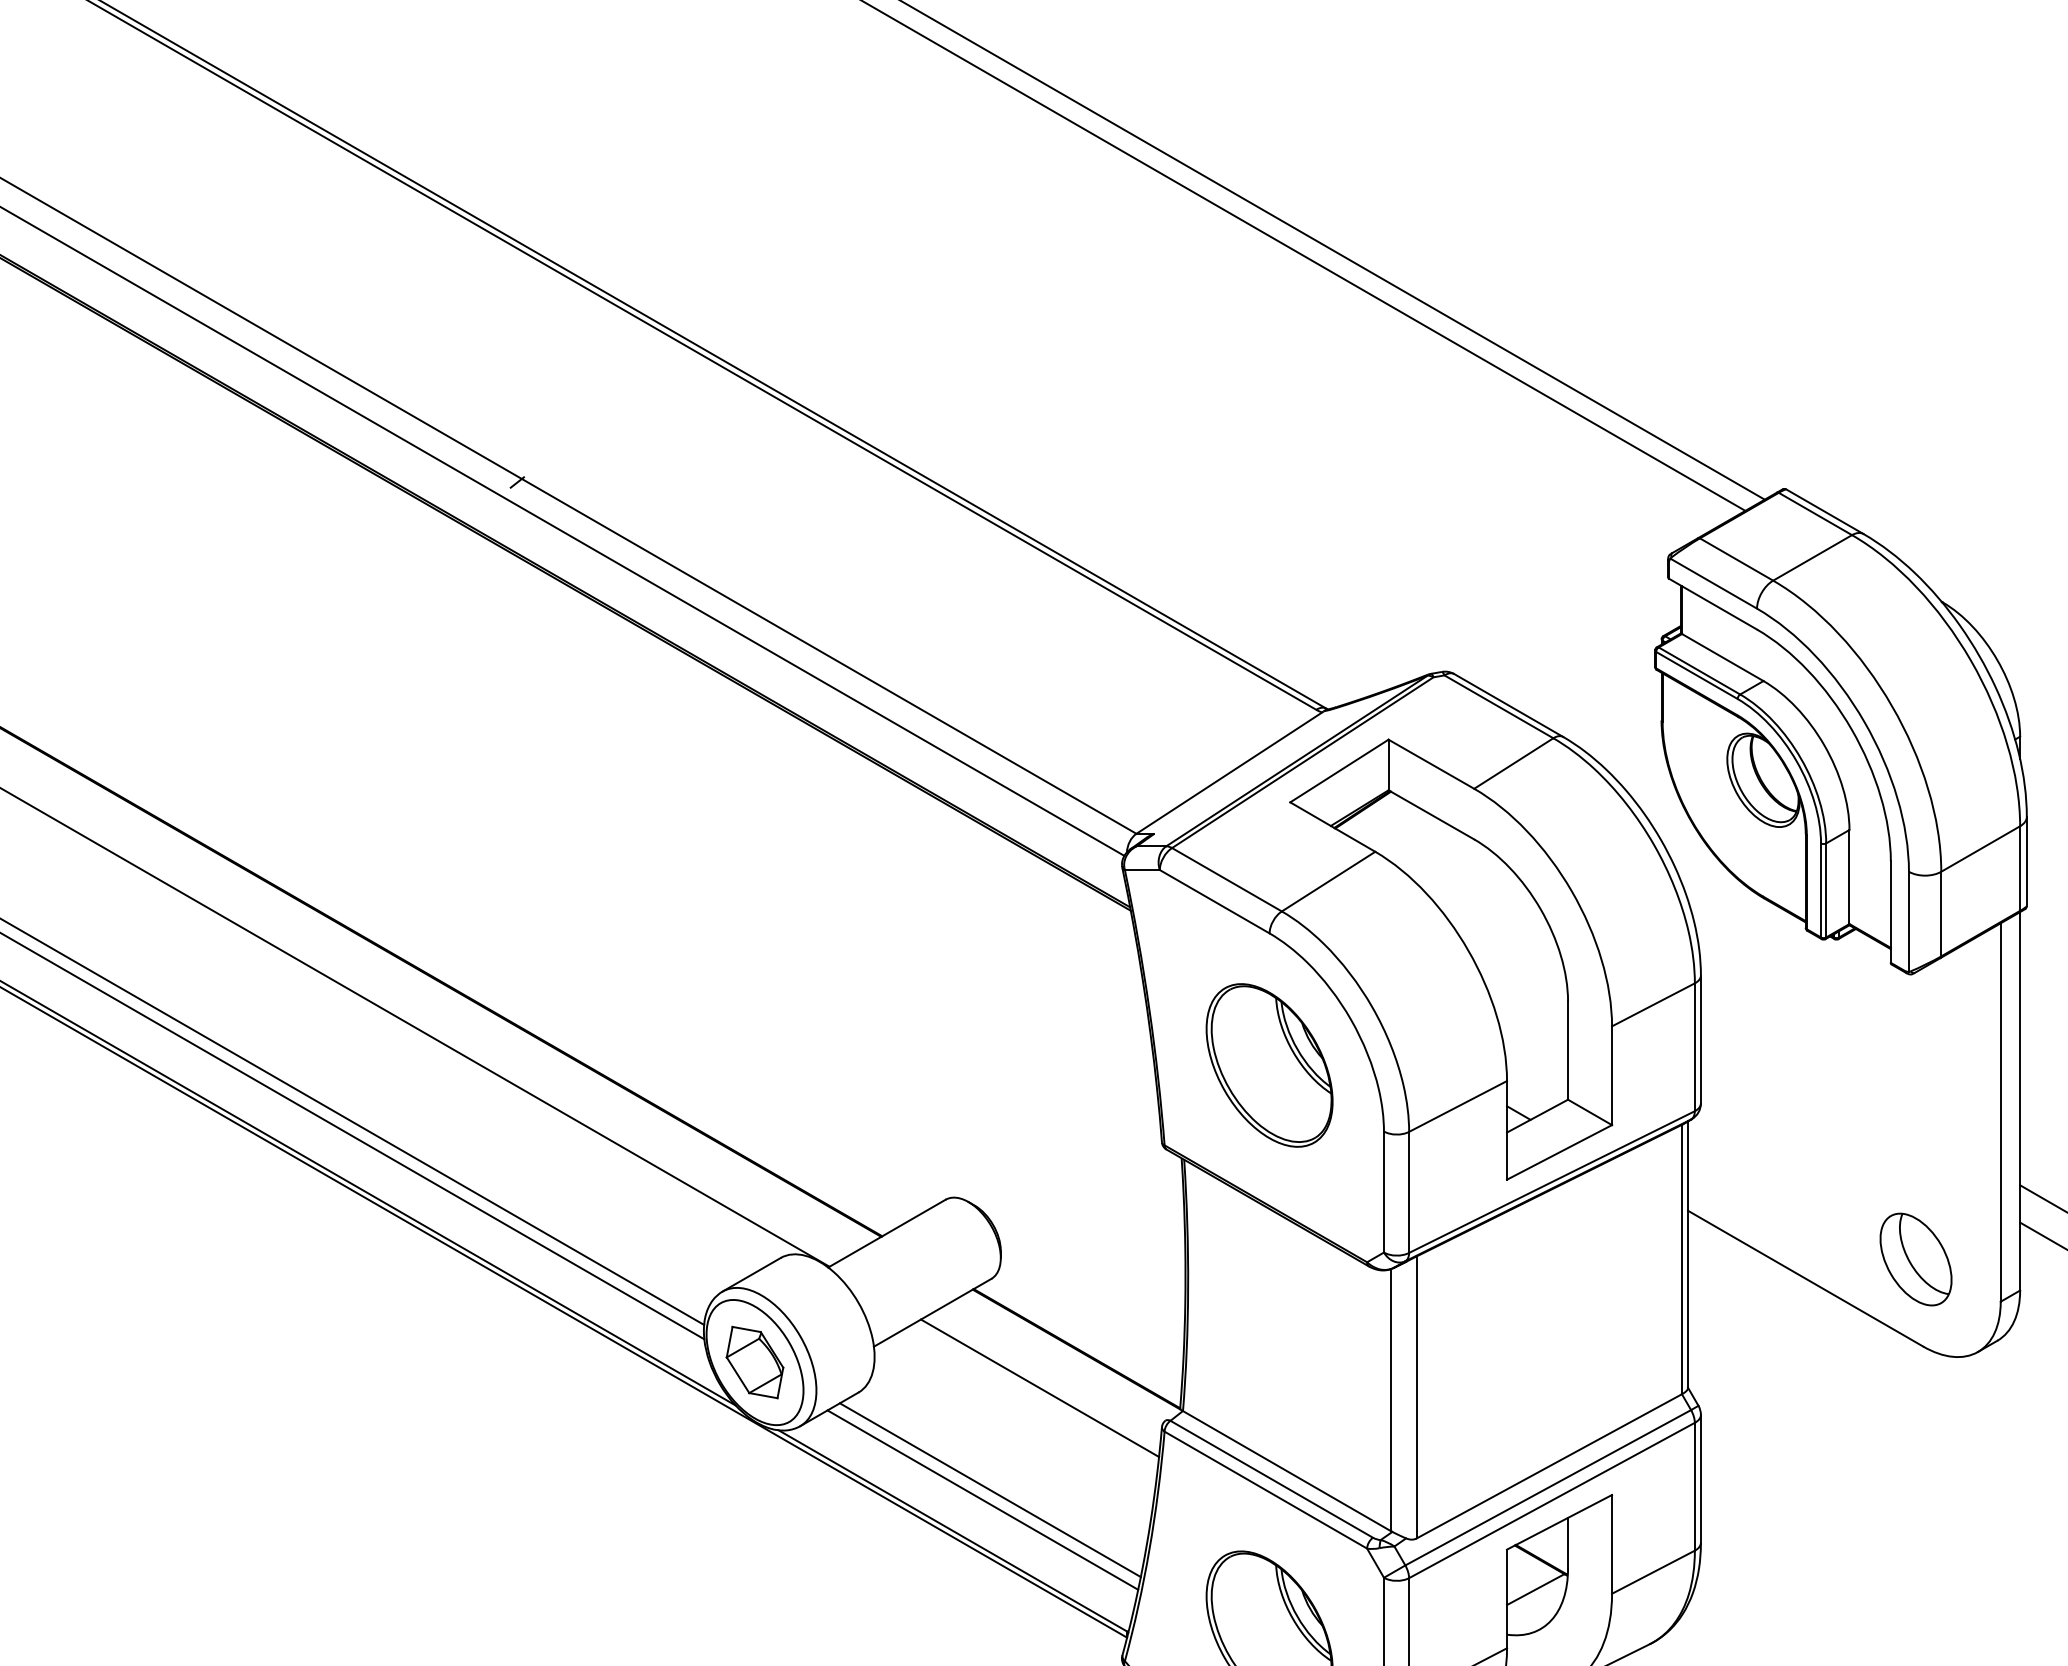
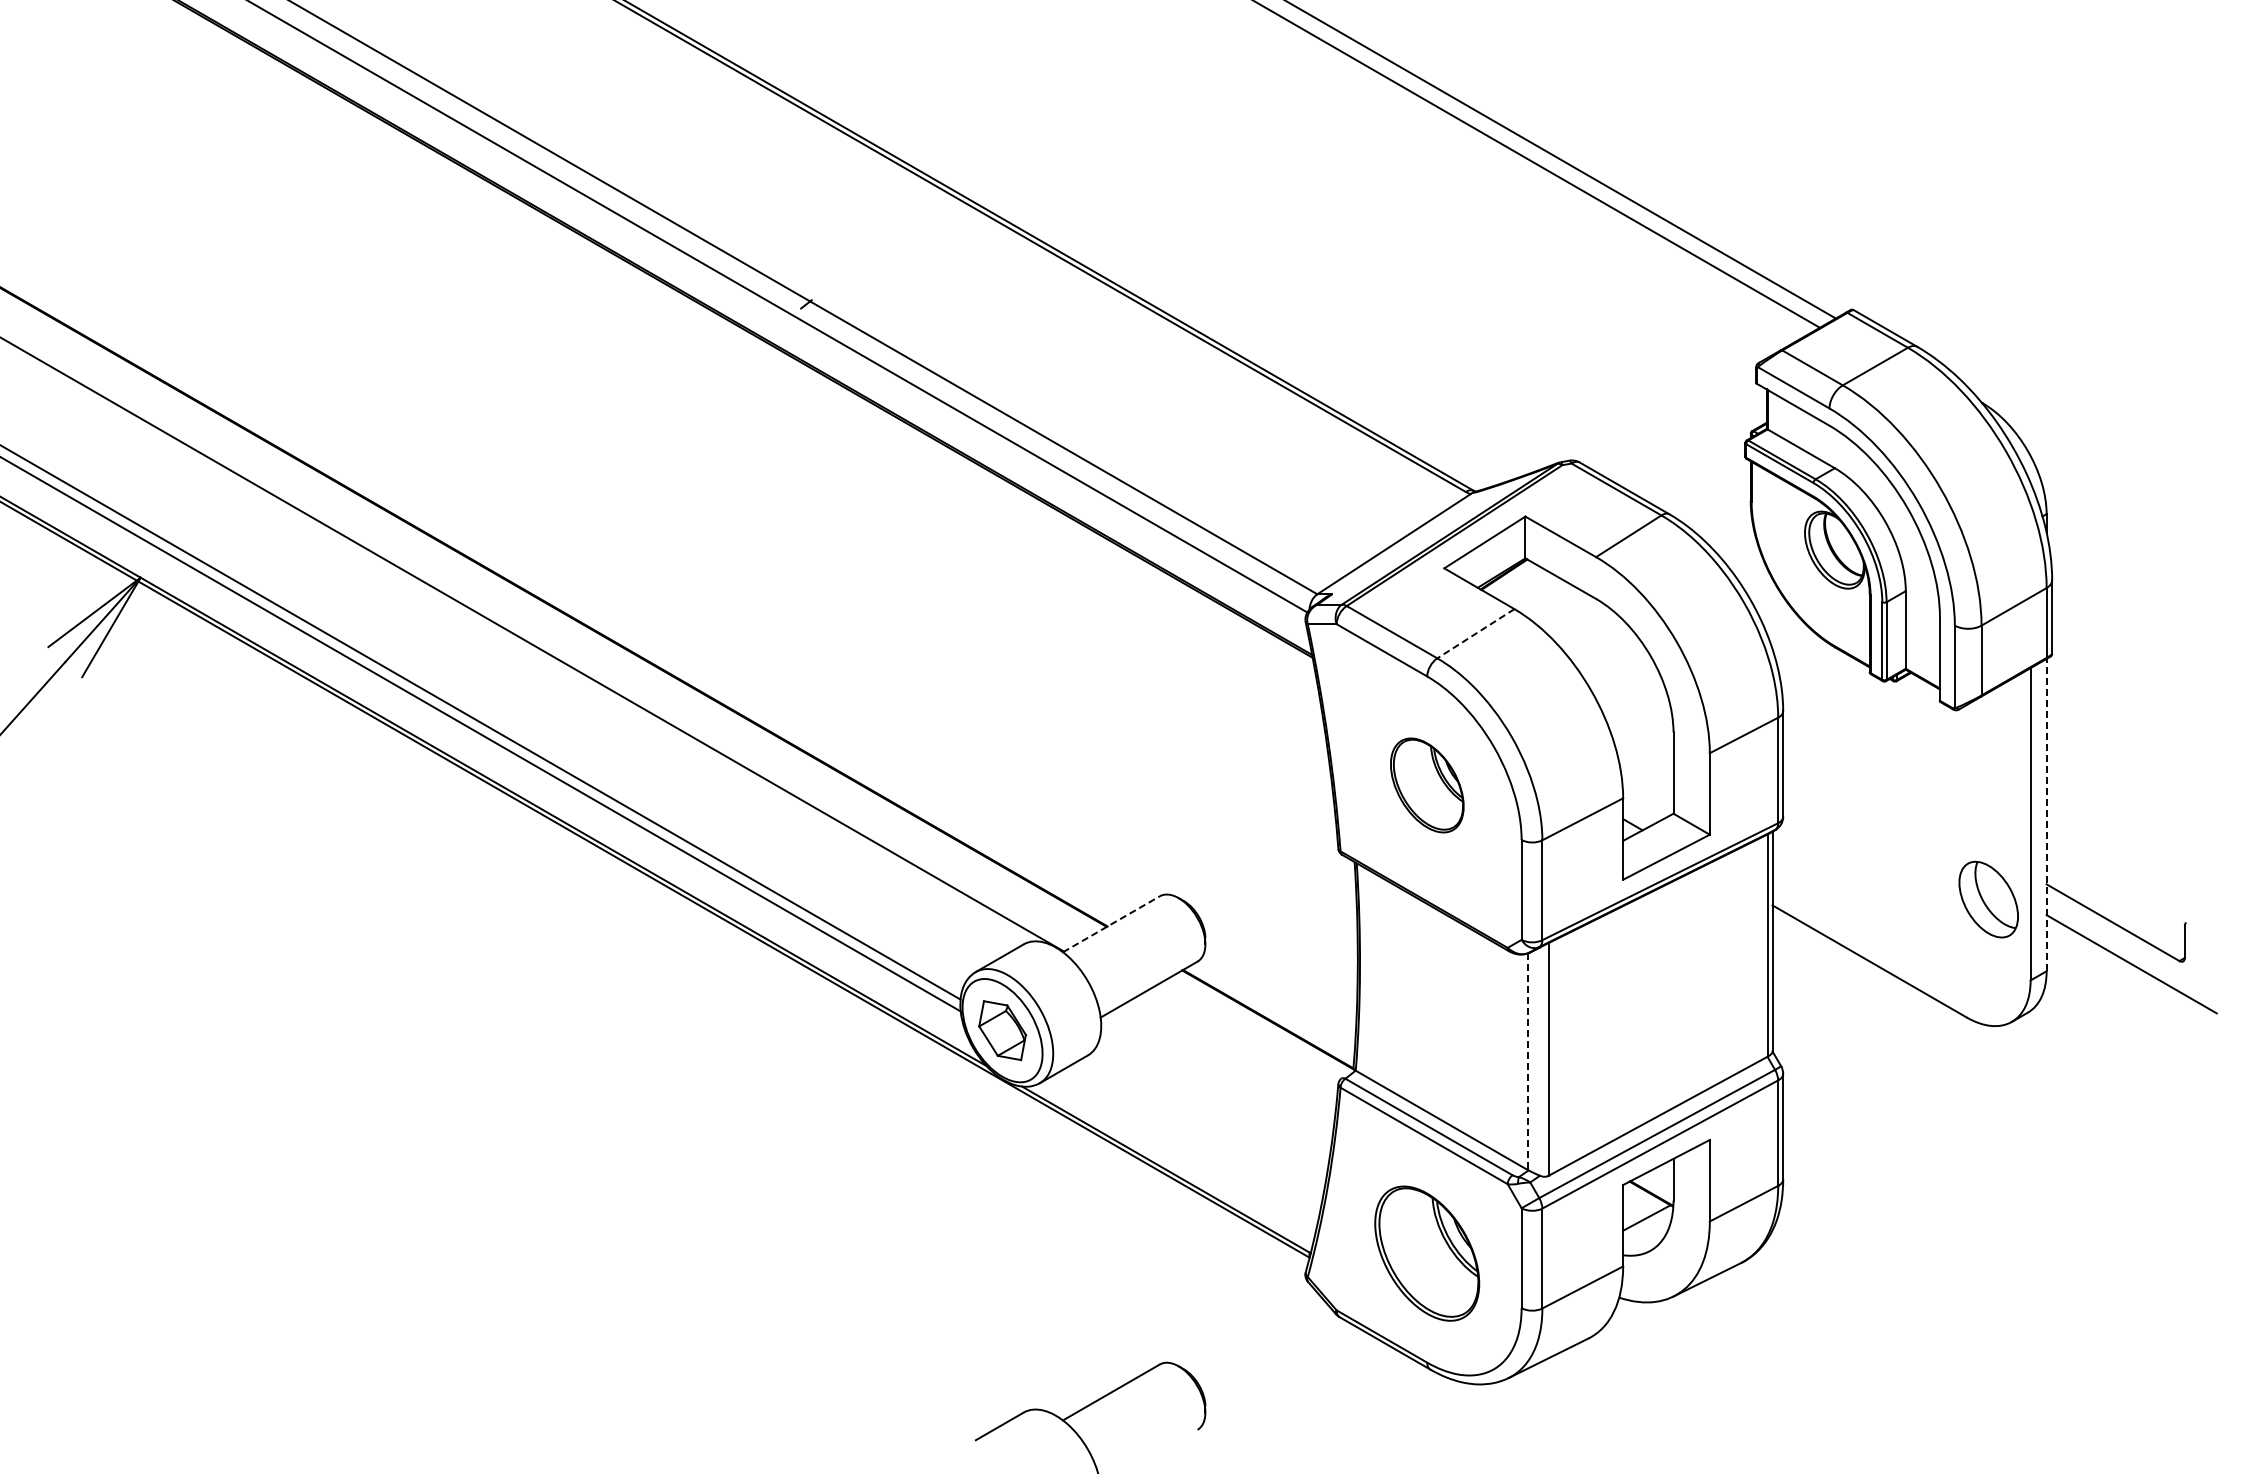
line: (1328, 881) -> (1475, 633), solid -> dashed
part: (1269, 1065) -> (1427, 785), size x0.7
line: (2019, 1100) -> (2046, 814), solid -> dashed
line: (887, 1233) -> (1111, 924), solid -> dashed
part: (1915, 1259) -> (1988, 899), moved
line: (1039, 1387) -> (1237, 1051), removed
line: (1391, 1401) -> (1527, 1062), solid -> dashed
line: (990, 1489) -> (1196, 1135), removed
line: (982, 1500) -> (1190, 1144), removed

